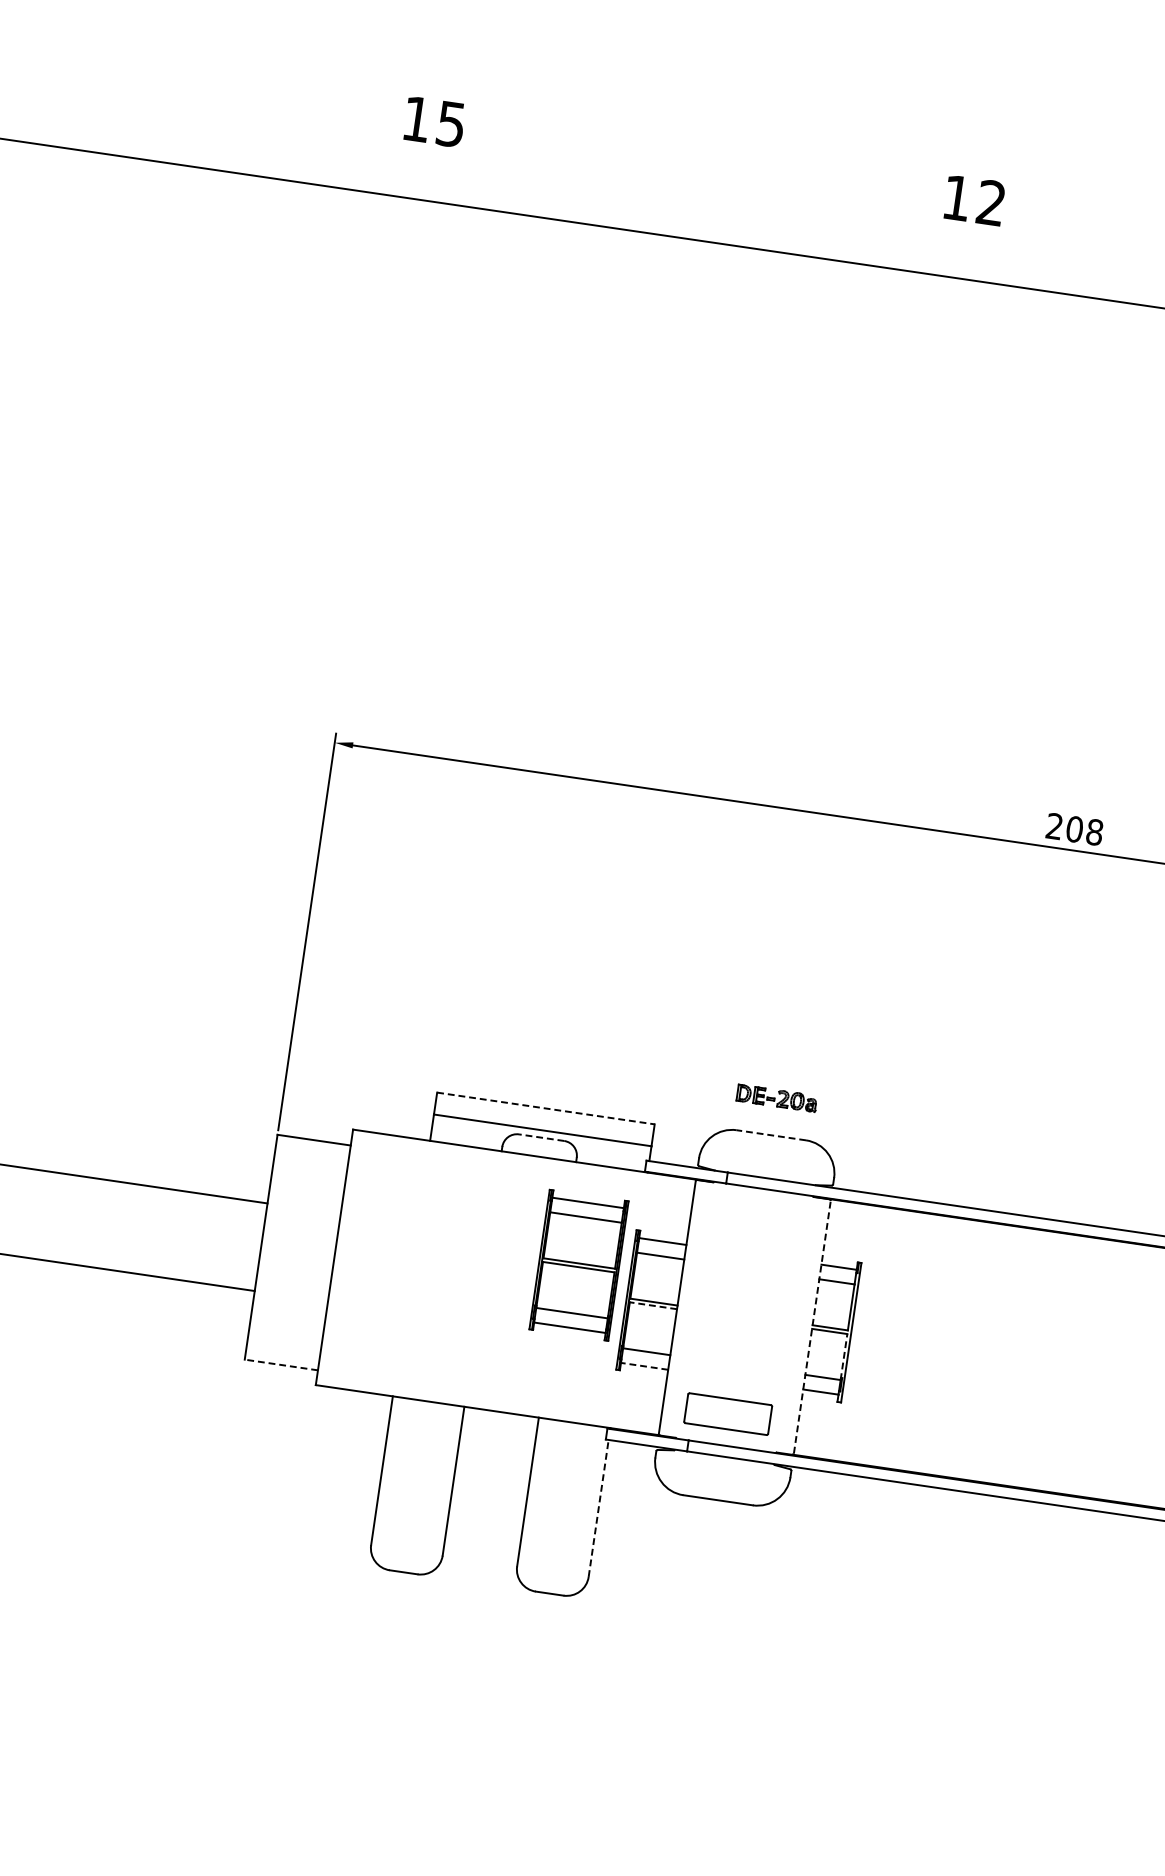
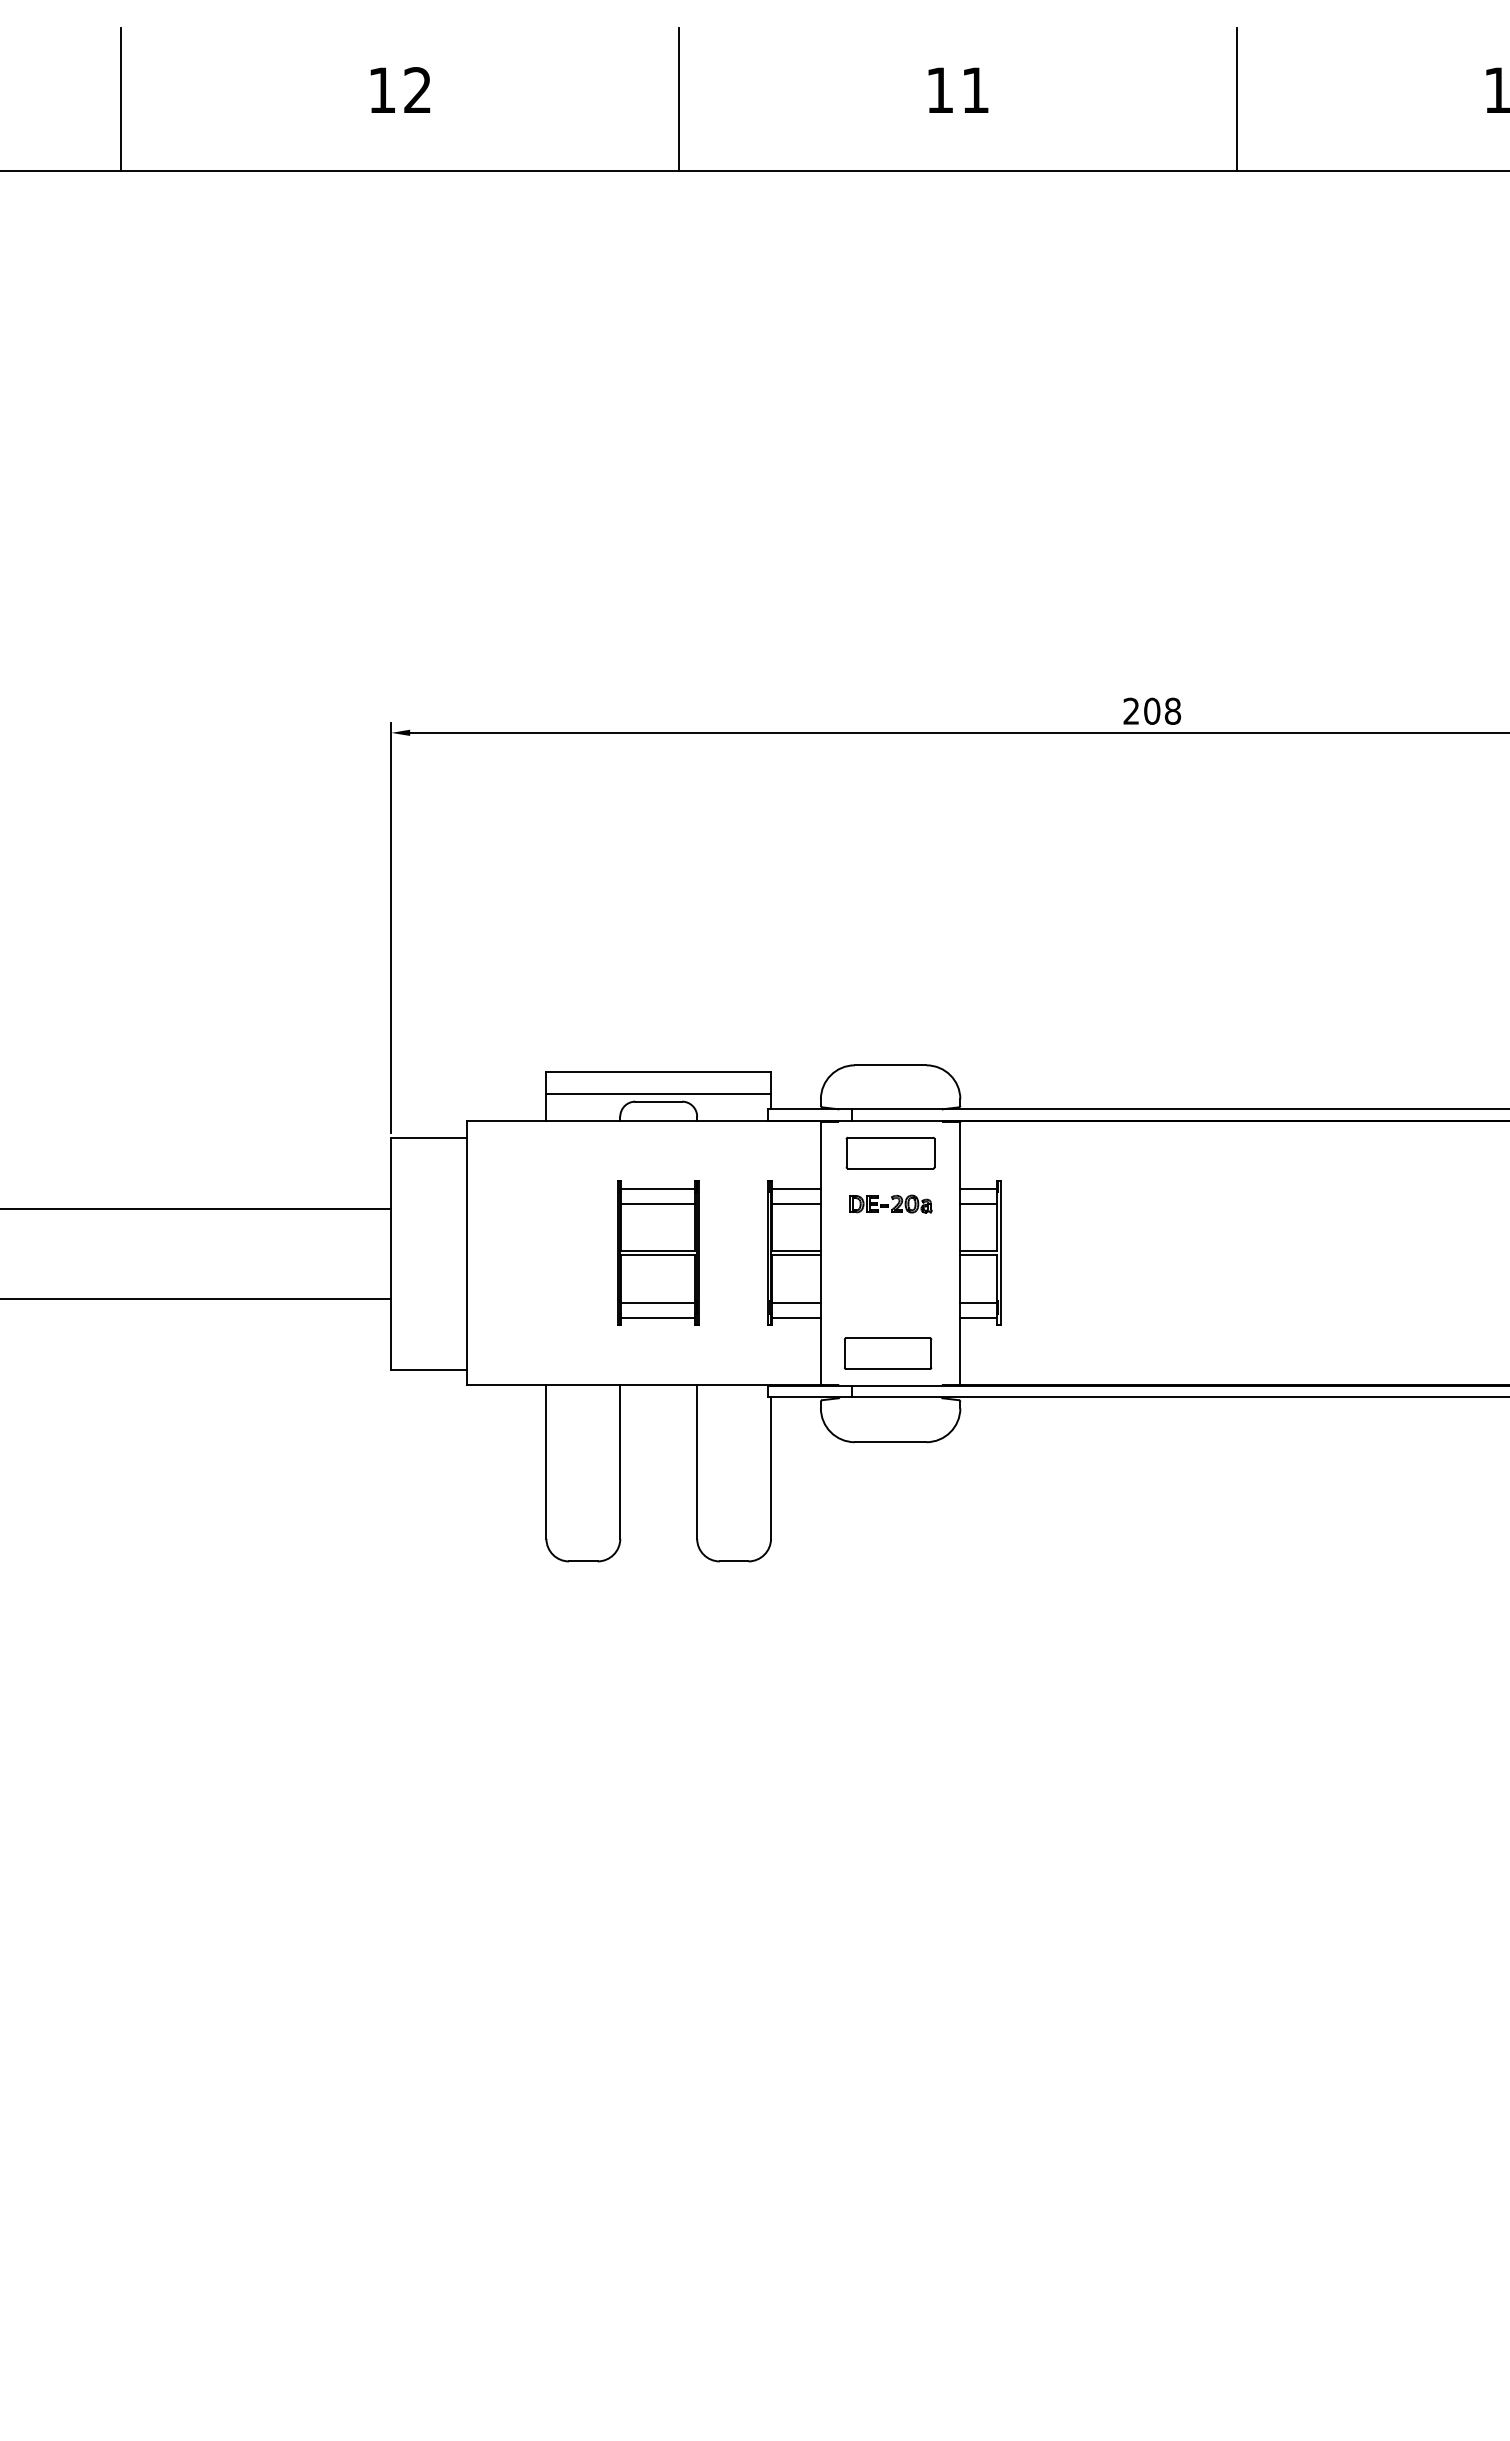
line: (162, 91) -> (121, 99), added
text: (450, 124) -> (417, 90), 15 -> 12
line: (703, 170) -> (679, 99), added
text: (991, 202) -> (975, 89), 12 -> 11
part: (776, 1097) -> (890, 1203), moved
line: (546, 1108) -> (659, 1071), dashed -> solid
line: (771, 1135) -> (890, 1065), dashed -> solid
line: (541, 1137) -> (658, 1101), dashed -> solid
part: (758, 1219) -> (890, 1152), added
part: (579, 1264) -> (658, 1252), moved
line: (653, 1306) -> (796, 1255), dashed -> solid
line: (812, 1326) -> (960, 1252), dashed -> solid
line: (843, 1356) -> (996, 1278), dashed -> solid
line: (281, 1364) -> (429, 1369), dashed -> solid
line: (644, 1366) -> (796, 1317), dashed -> solid
line: (599, 1508) -> (771, 1468), dashed -> solid

